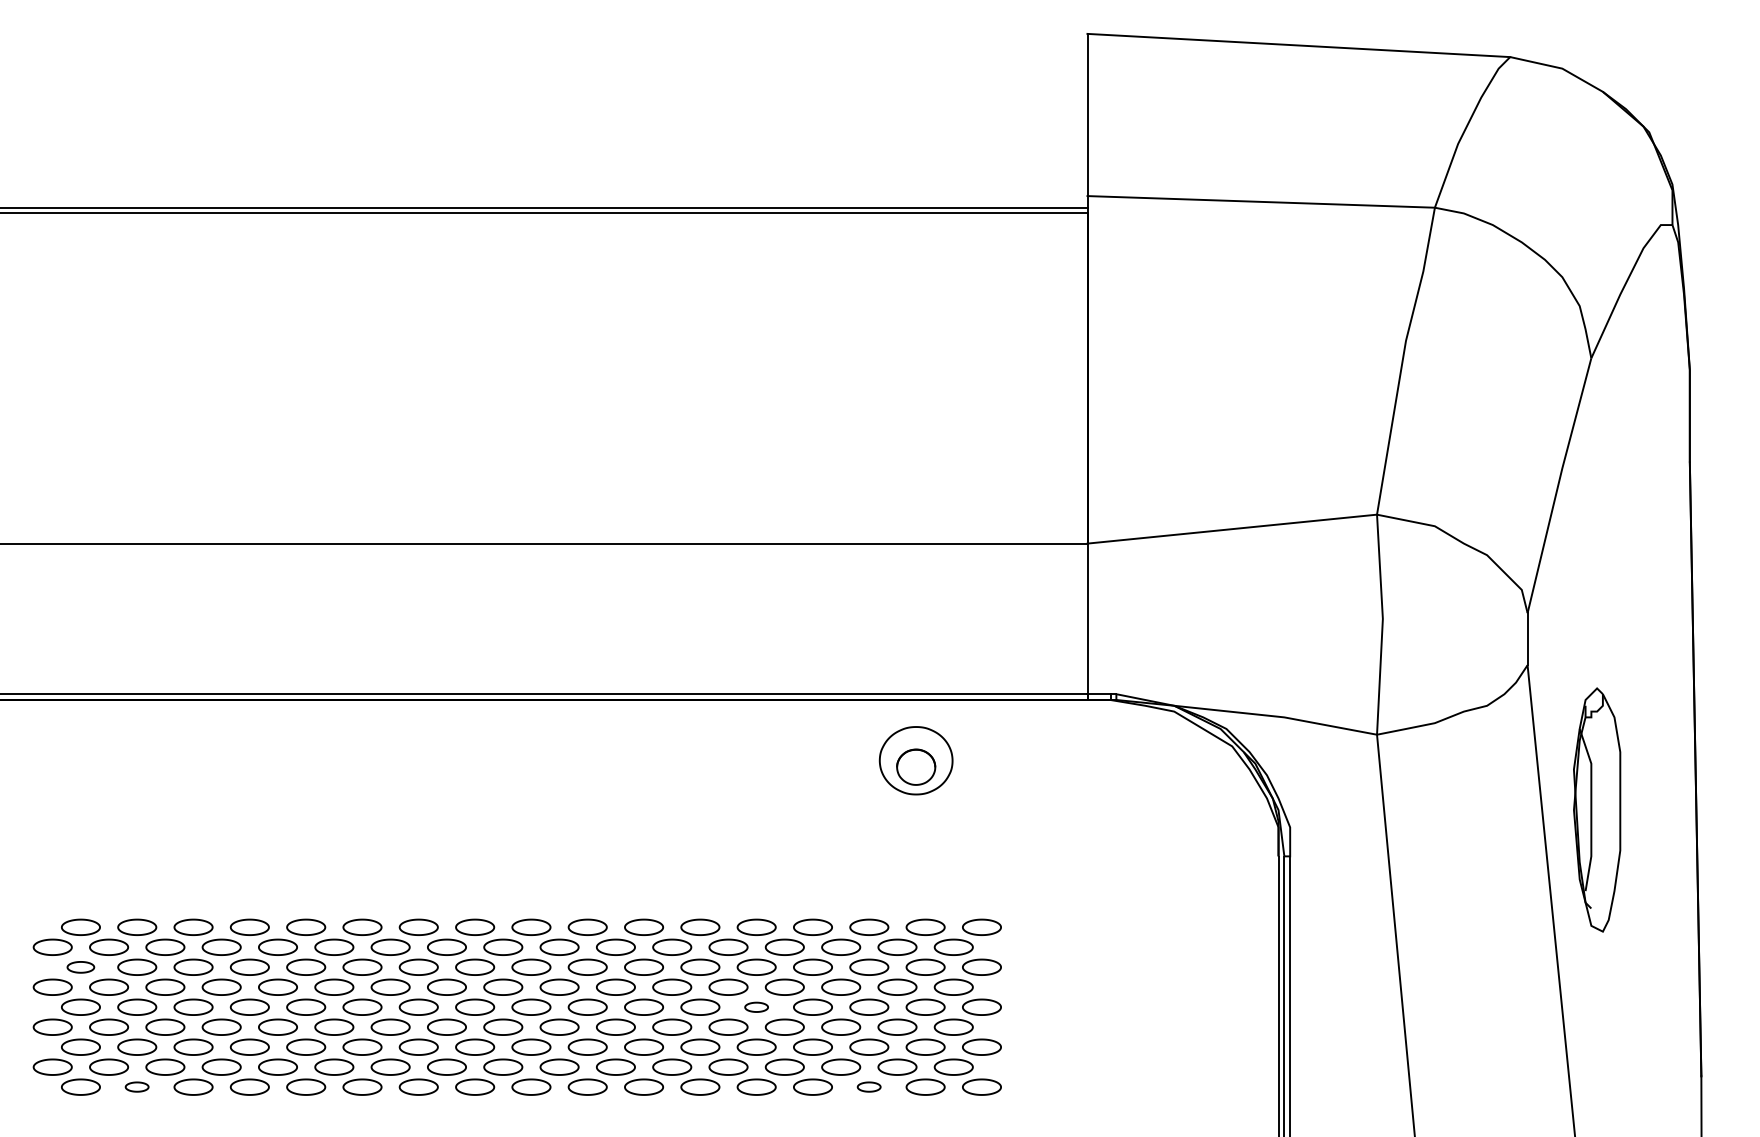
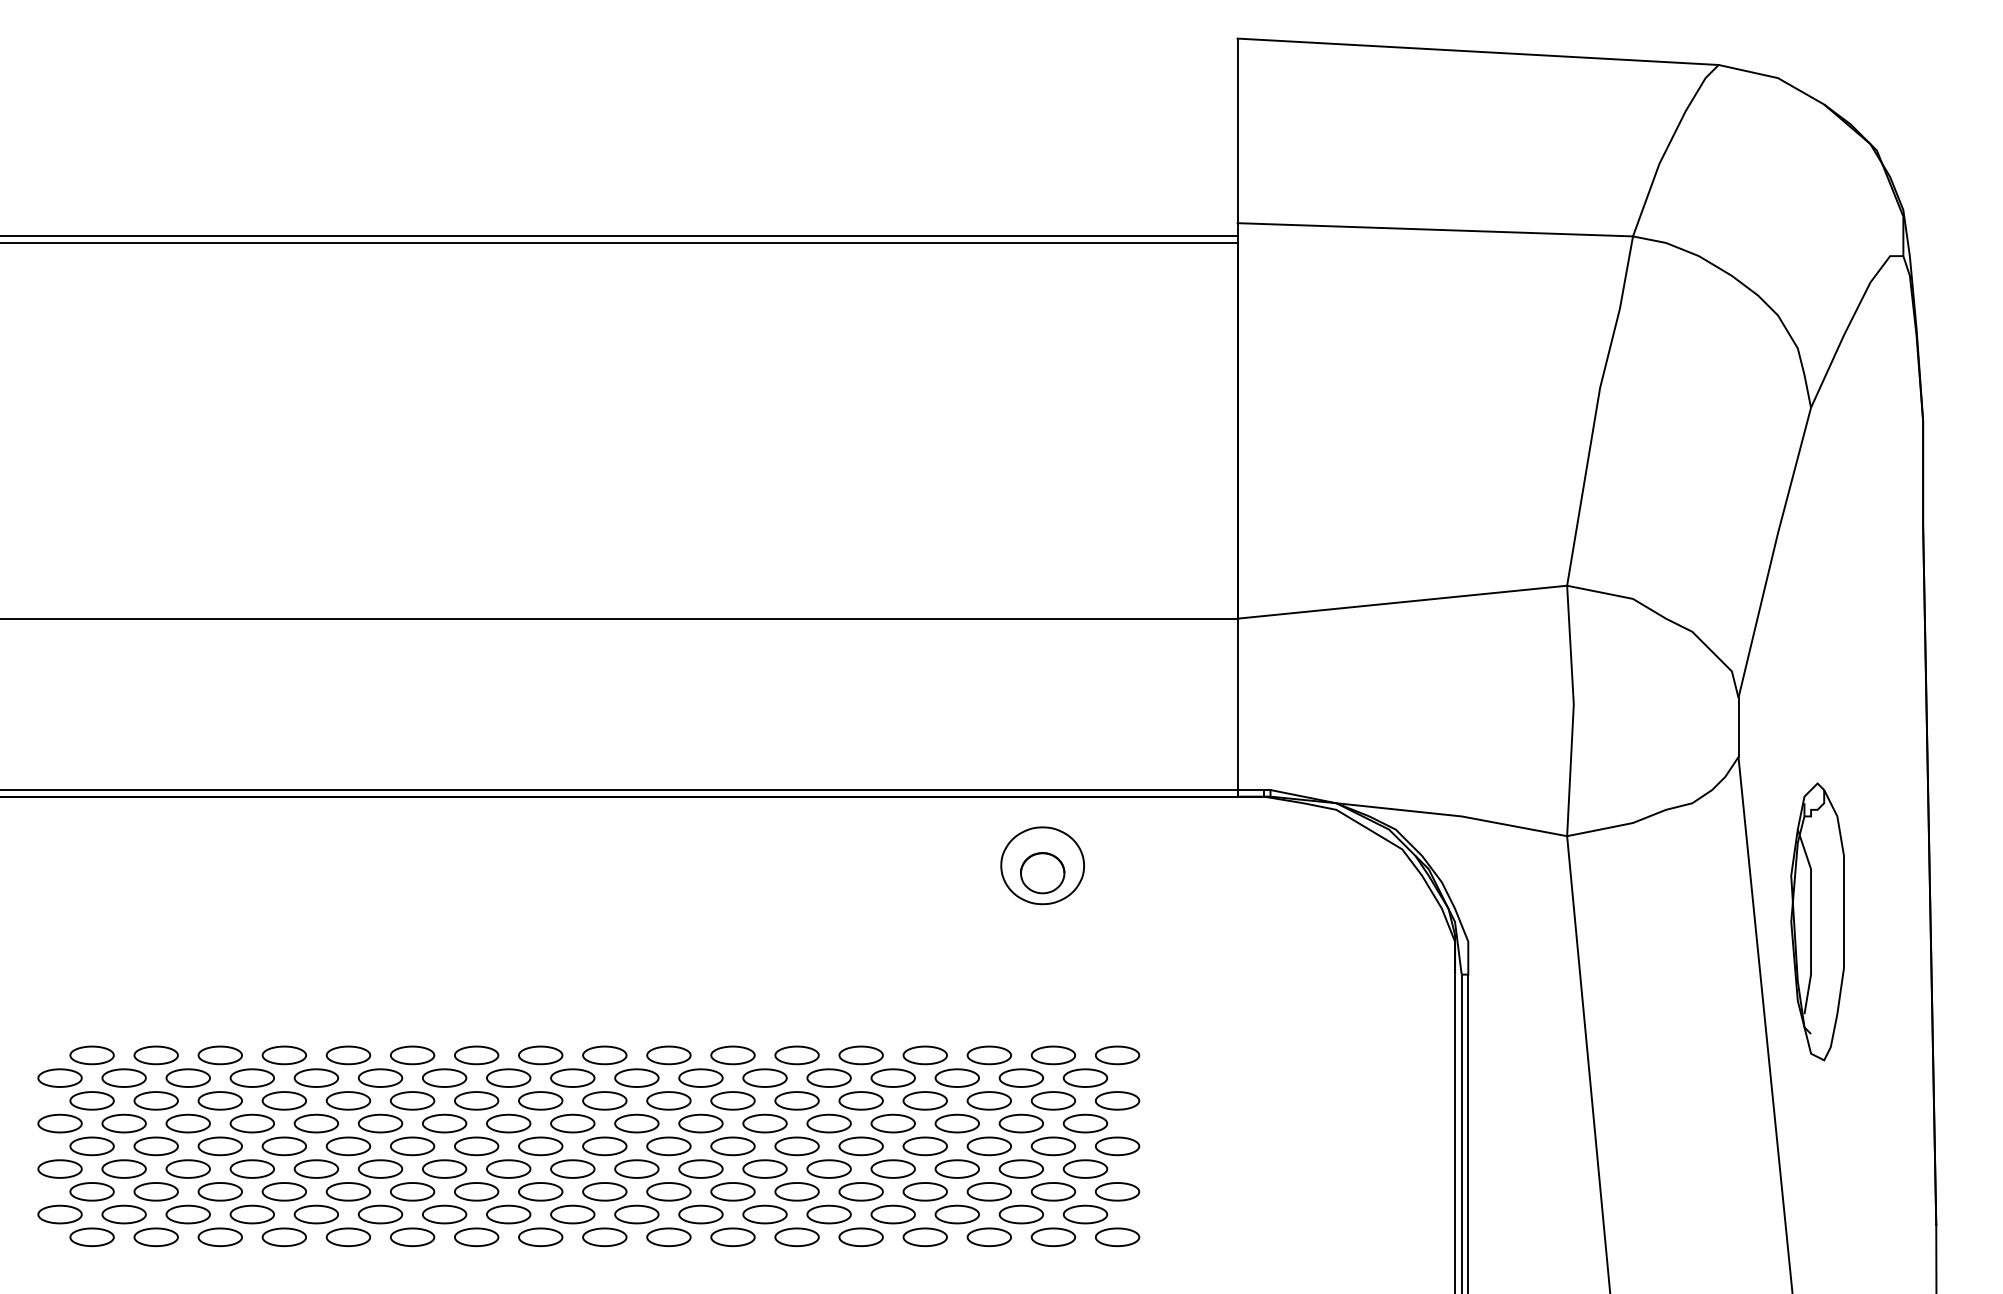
part: (80, 966) -> (91, 1100), size x1.43
part: (756, 1007) -> (860, 1146), size x1.67
part: (136, 1086) -> (155, 1236), size x1.67
part: (868, 1086) -> (988, 1236), size x1.67

